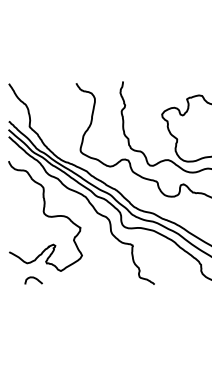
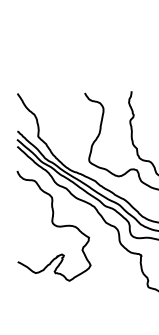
curve: (33, 278) -> (42, 288), removed

